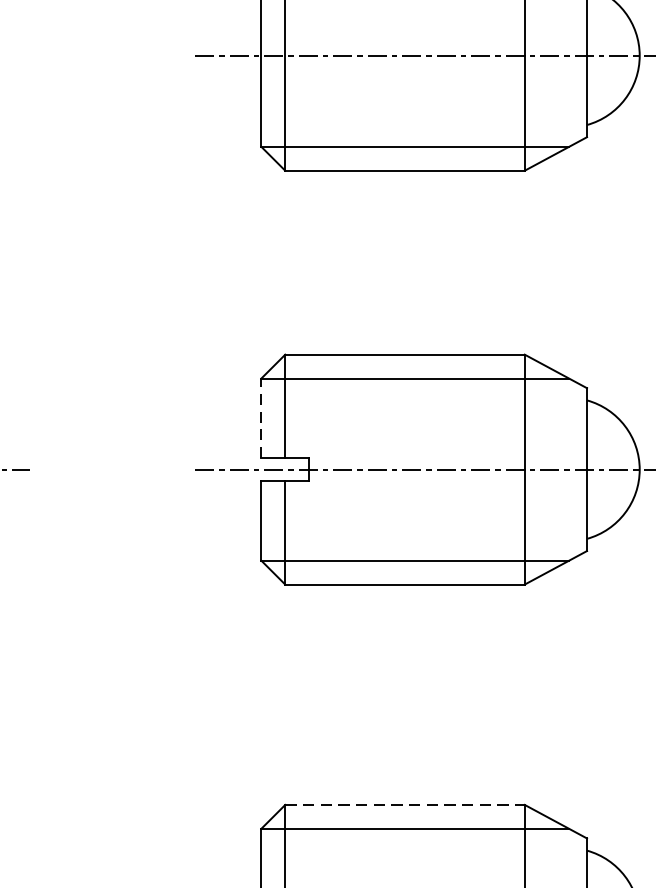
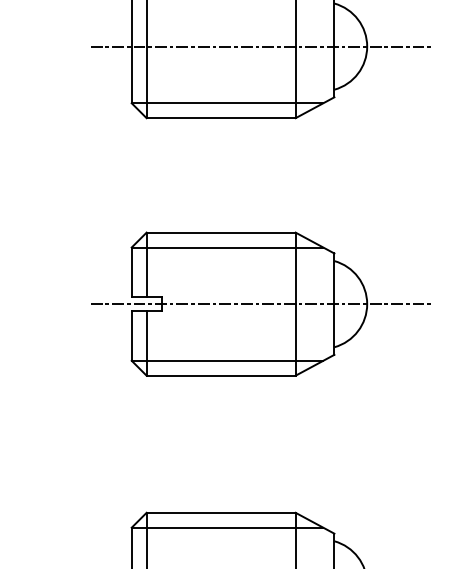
line: (260, 418) -> (131, 272), dashed -> solid
line: (405, 804) -> (221, 512), dashed -> solid

